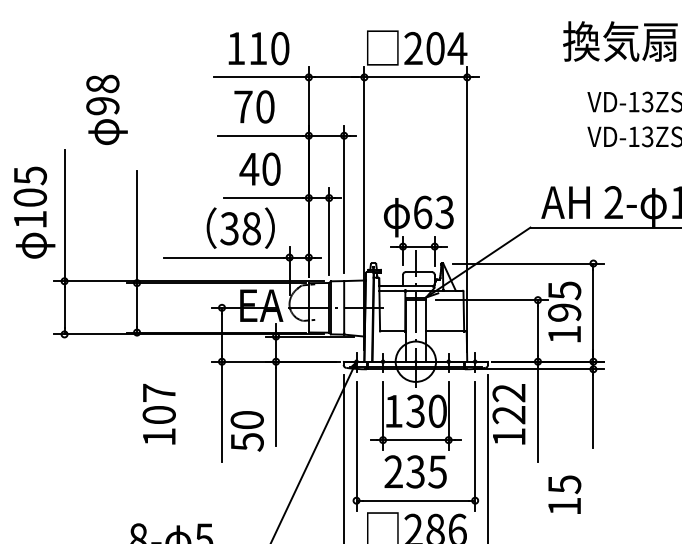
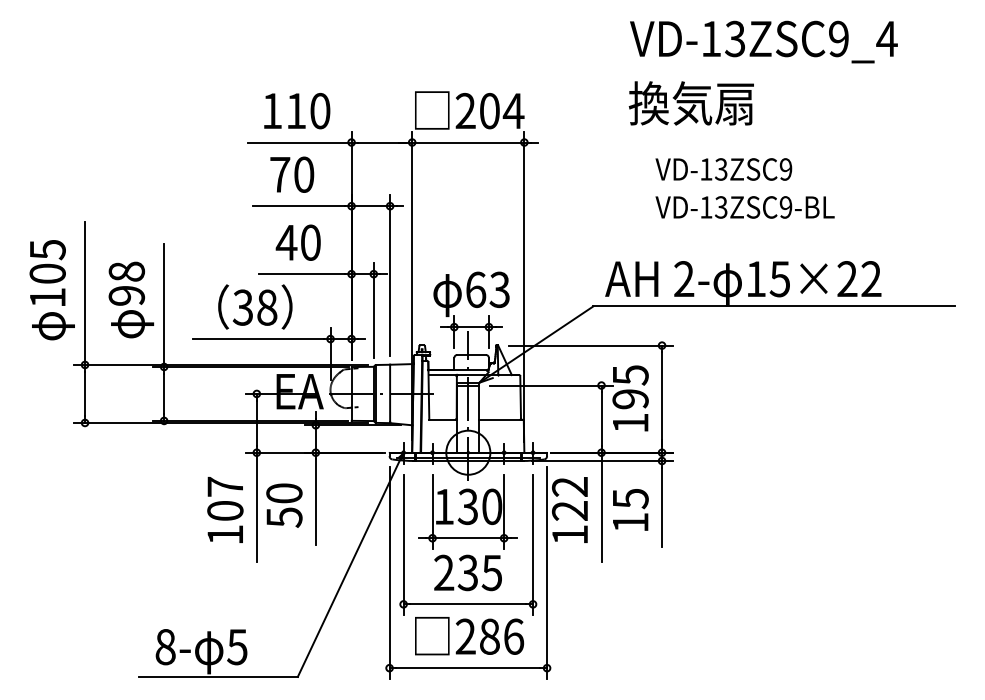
text: (107, 109) -> (131, 299), moved
text: (240, 227) -> (255, 306), moved
text: (159, 413) -> (225, 509), moved
text: (247, 431) -> (284, 505), moved
text: (564, 494) -> (630, 509), moved

